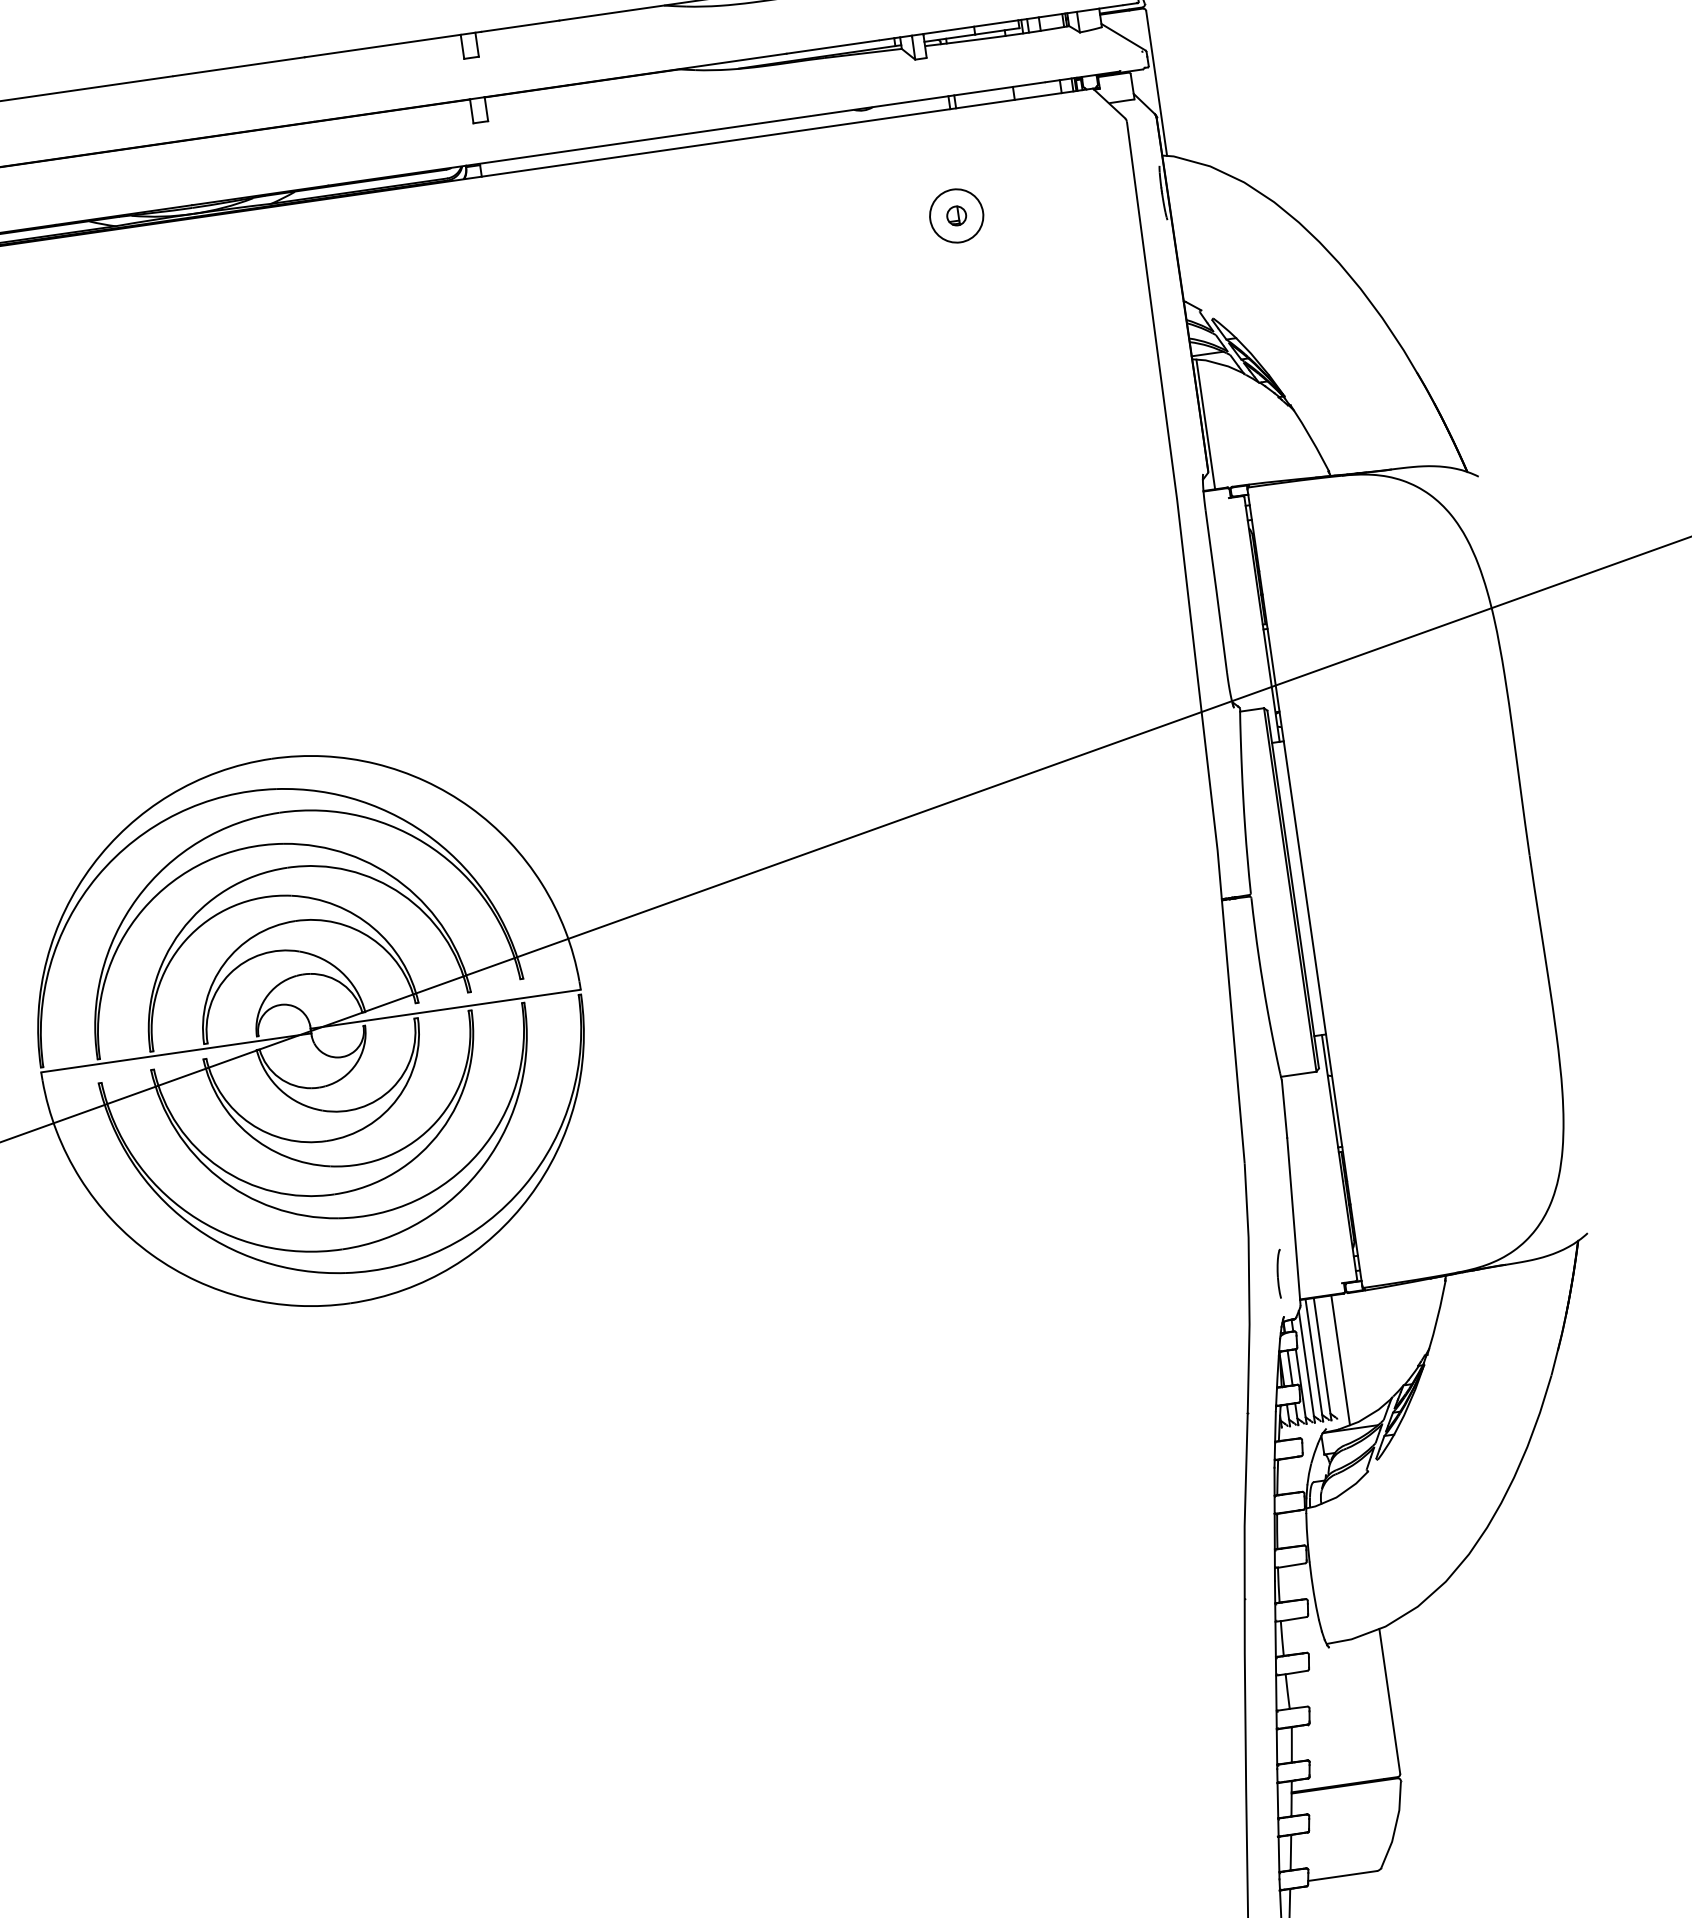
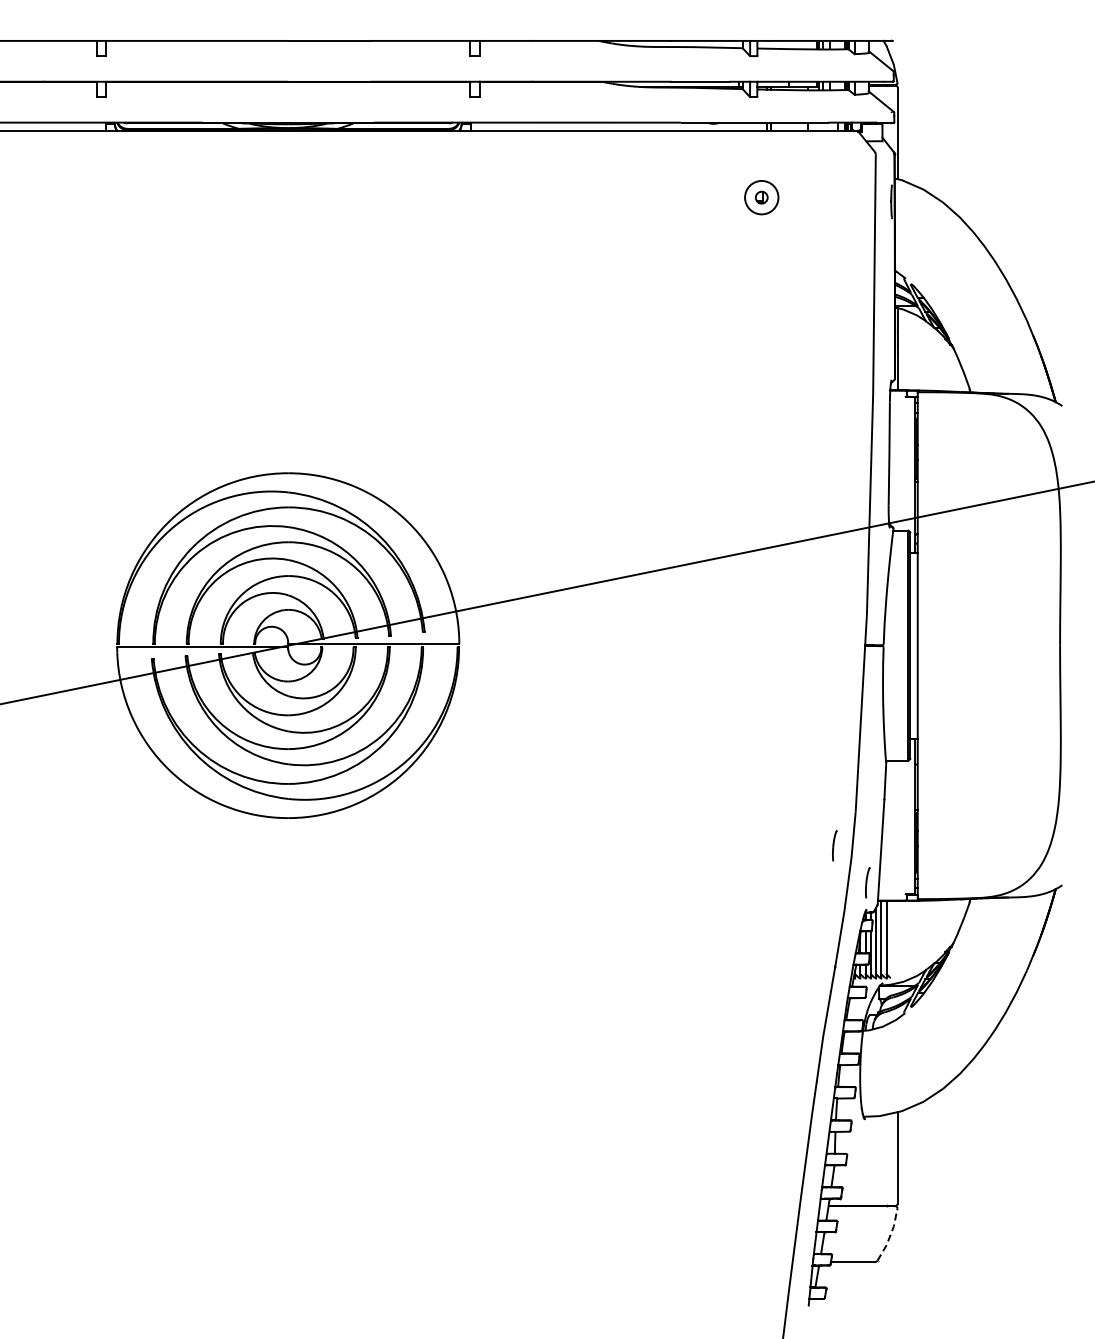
part: (1218, 1222) -> (834, 845), added
line: (1340, 1361) -> (897, 942), removed
line: (1396, 1825) -> (890, 1235), solid -> dashed

